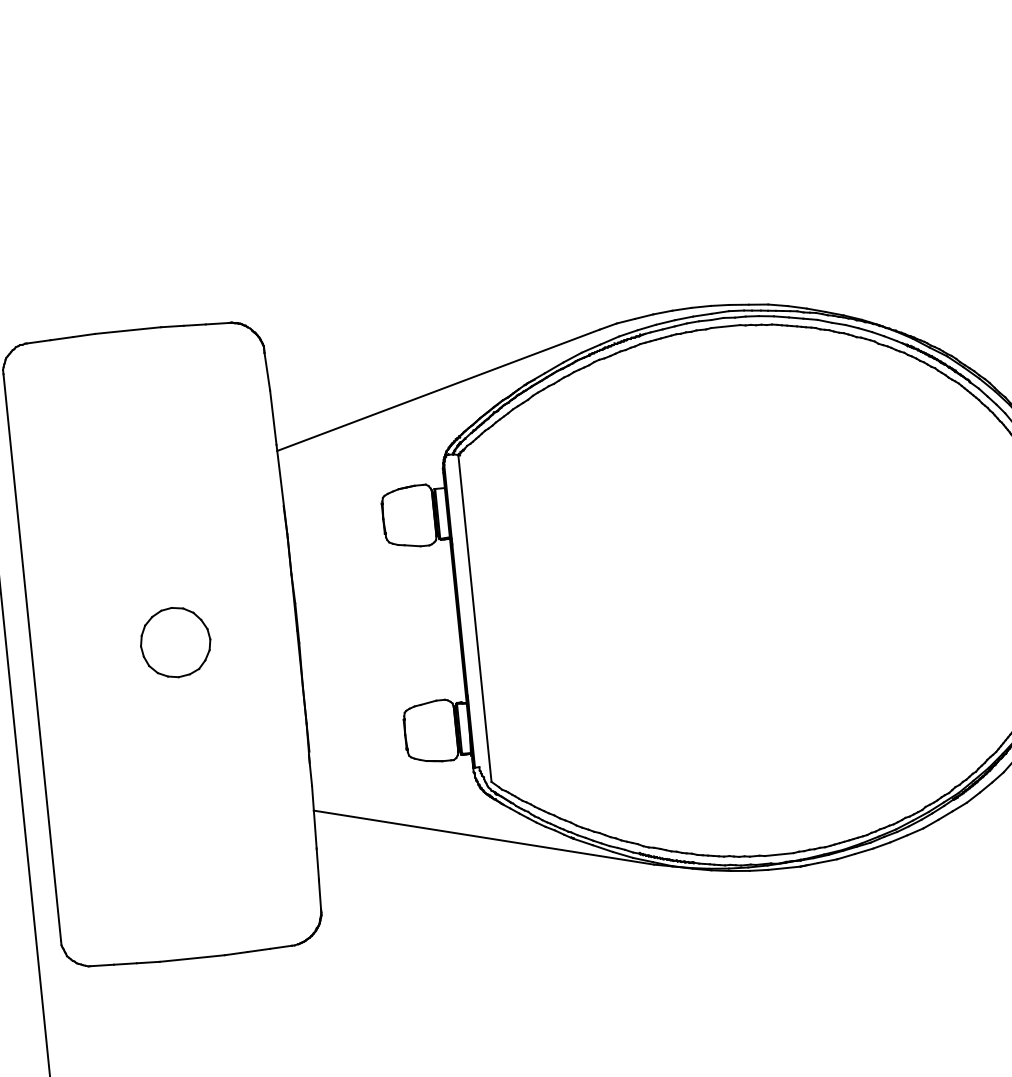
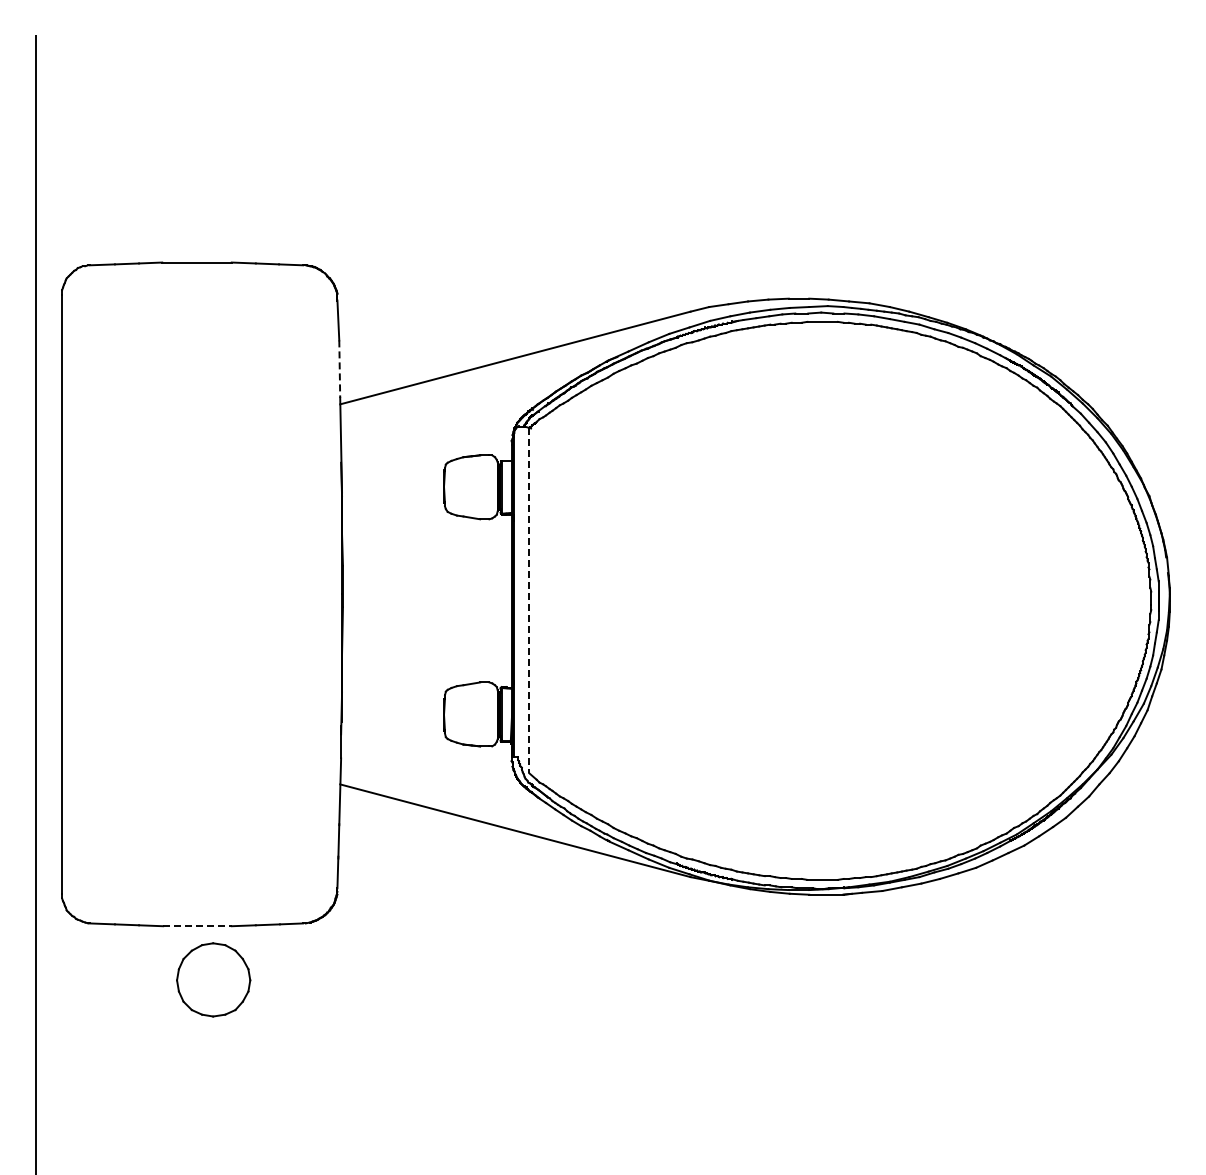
line: (273, 418) -> (339, 369), solid -> dashed
line: (475, 619) -> (529, 601), solid -> dashed
part: (175, 642) -> (213, 979), moved
line: (192, 958) -> (197, 926), solid -> dashed

